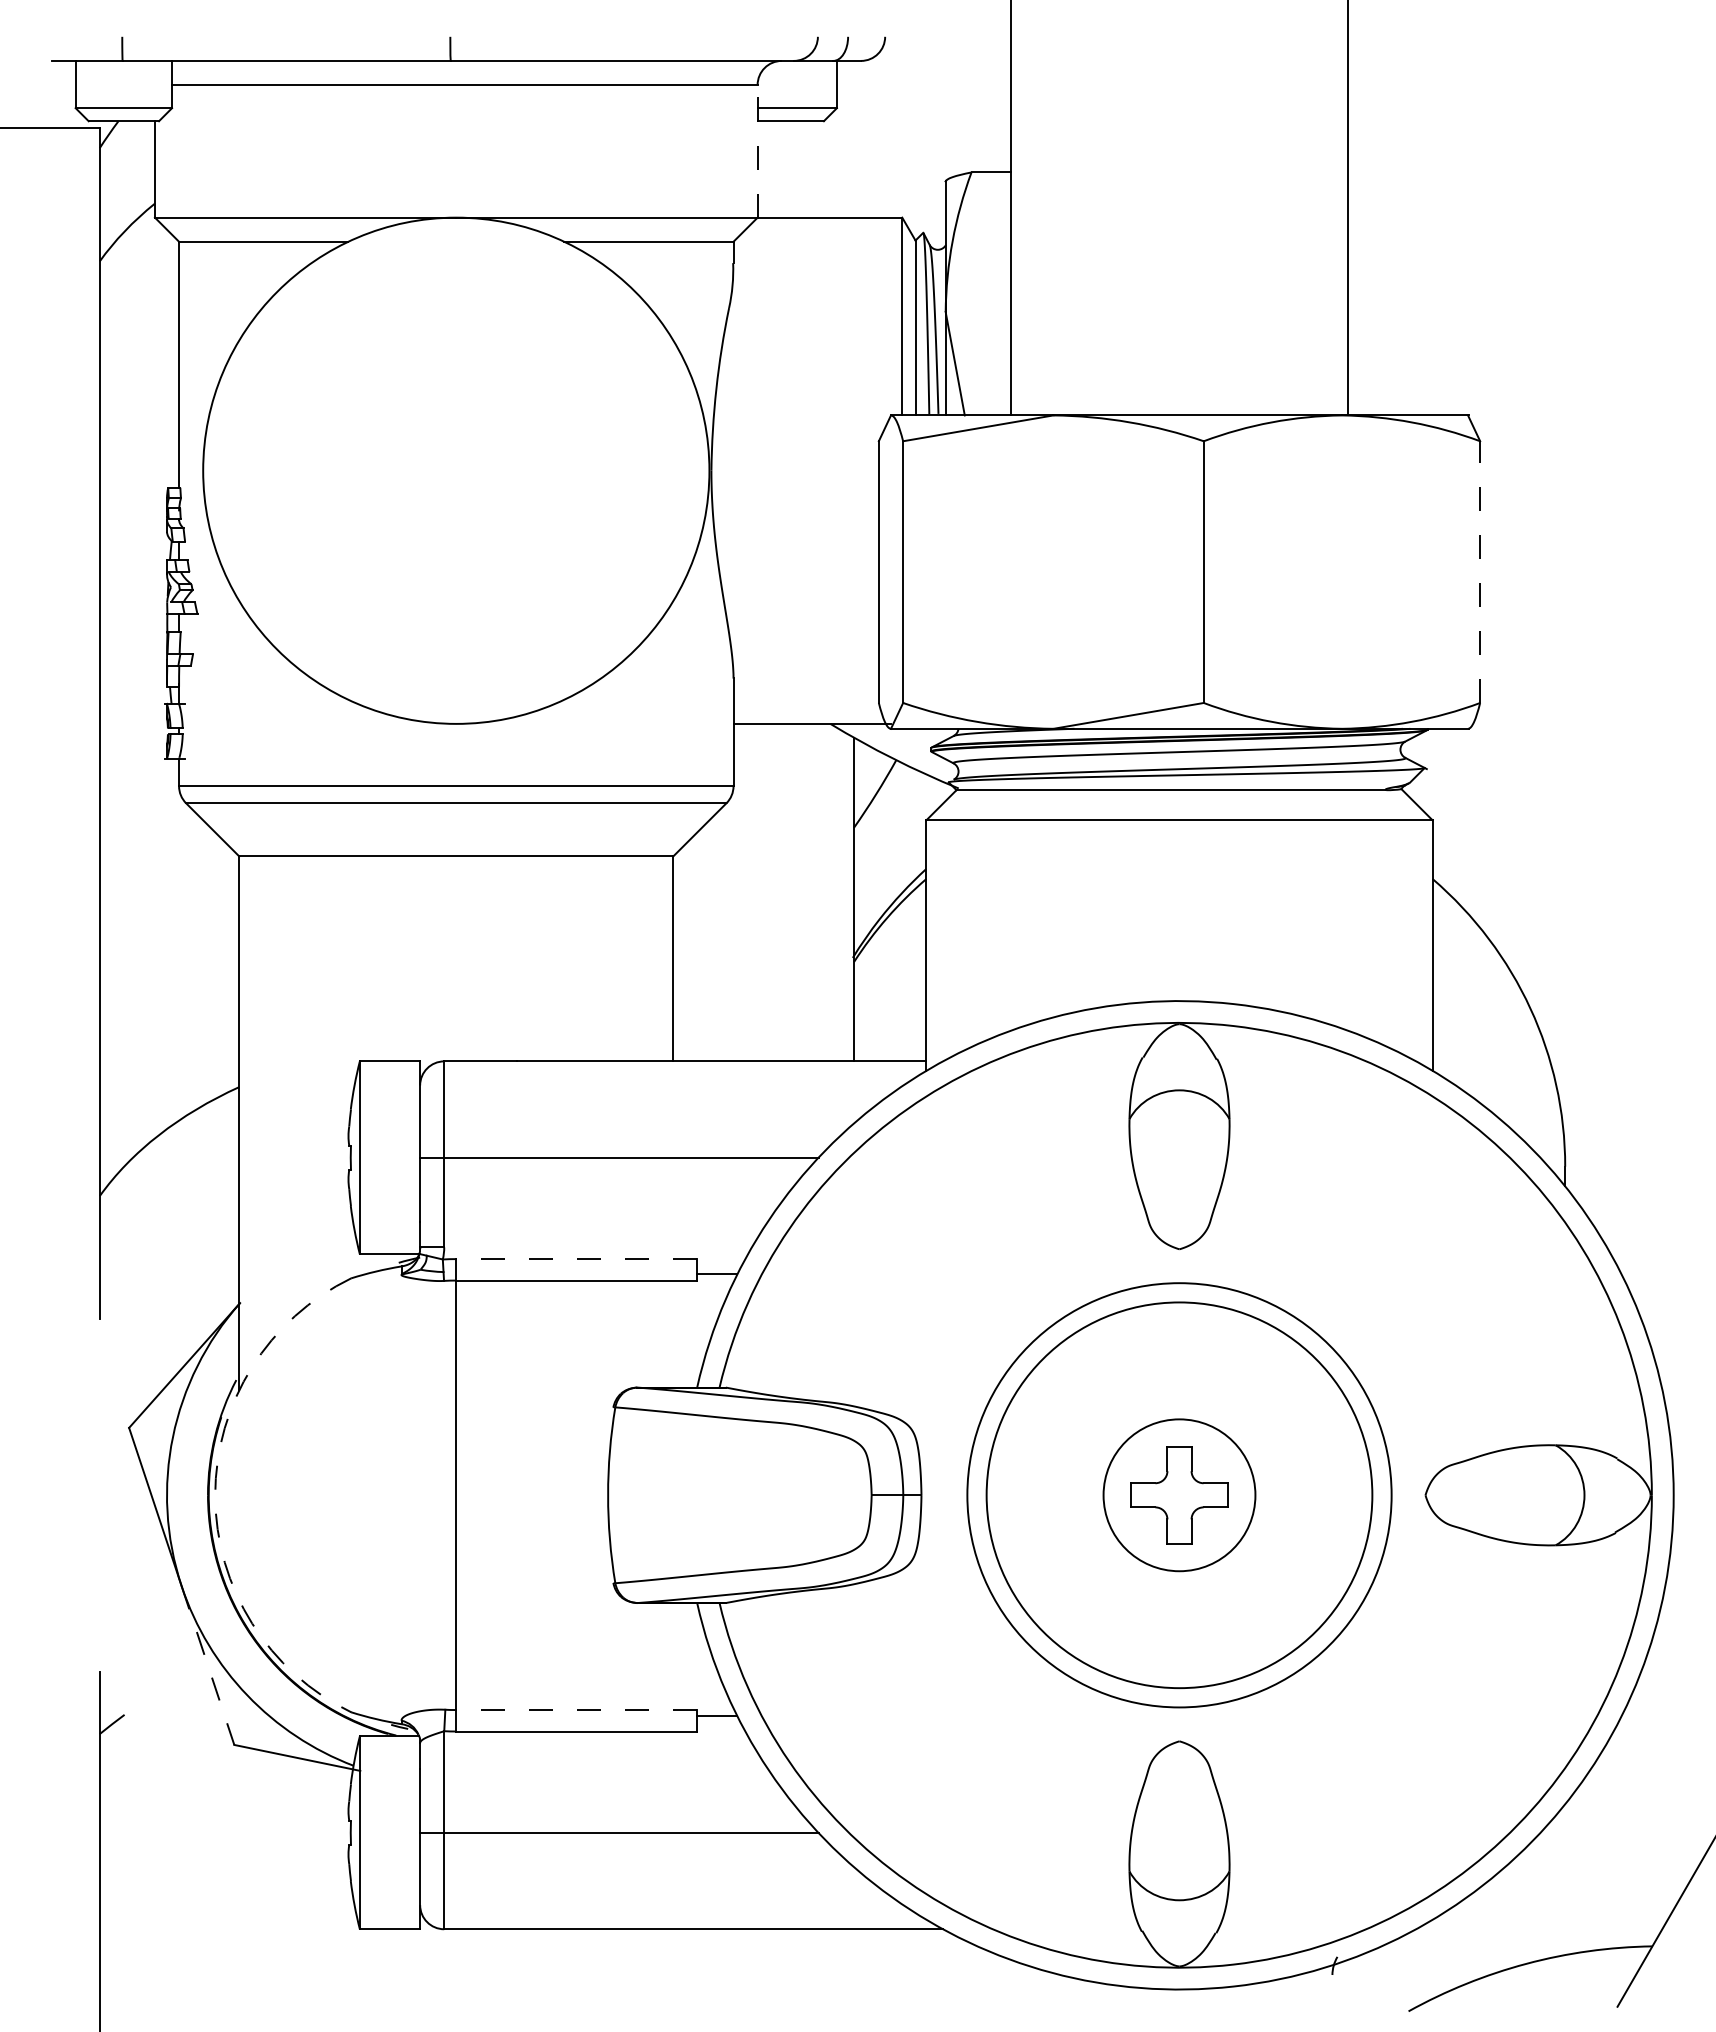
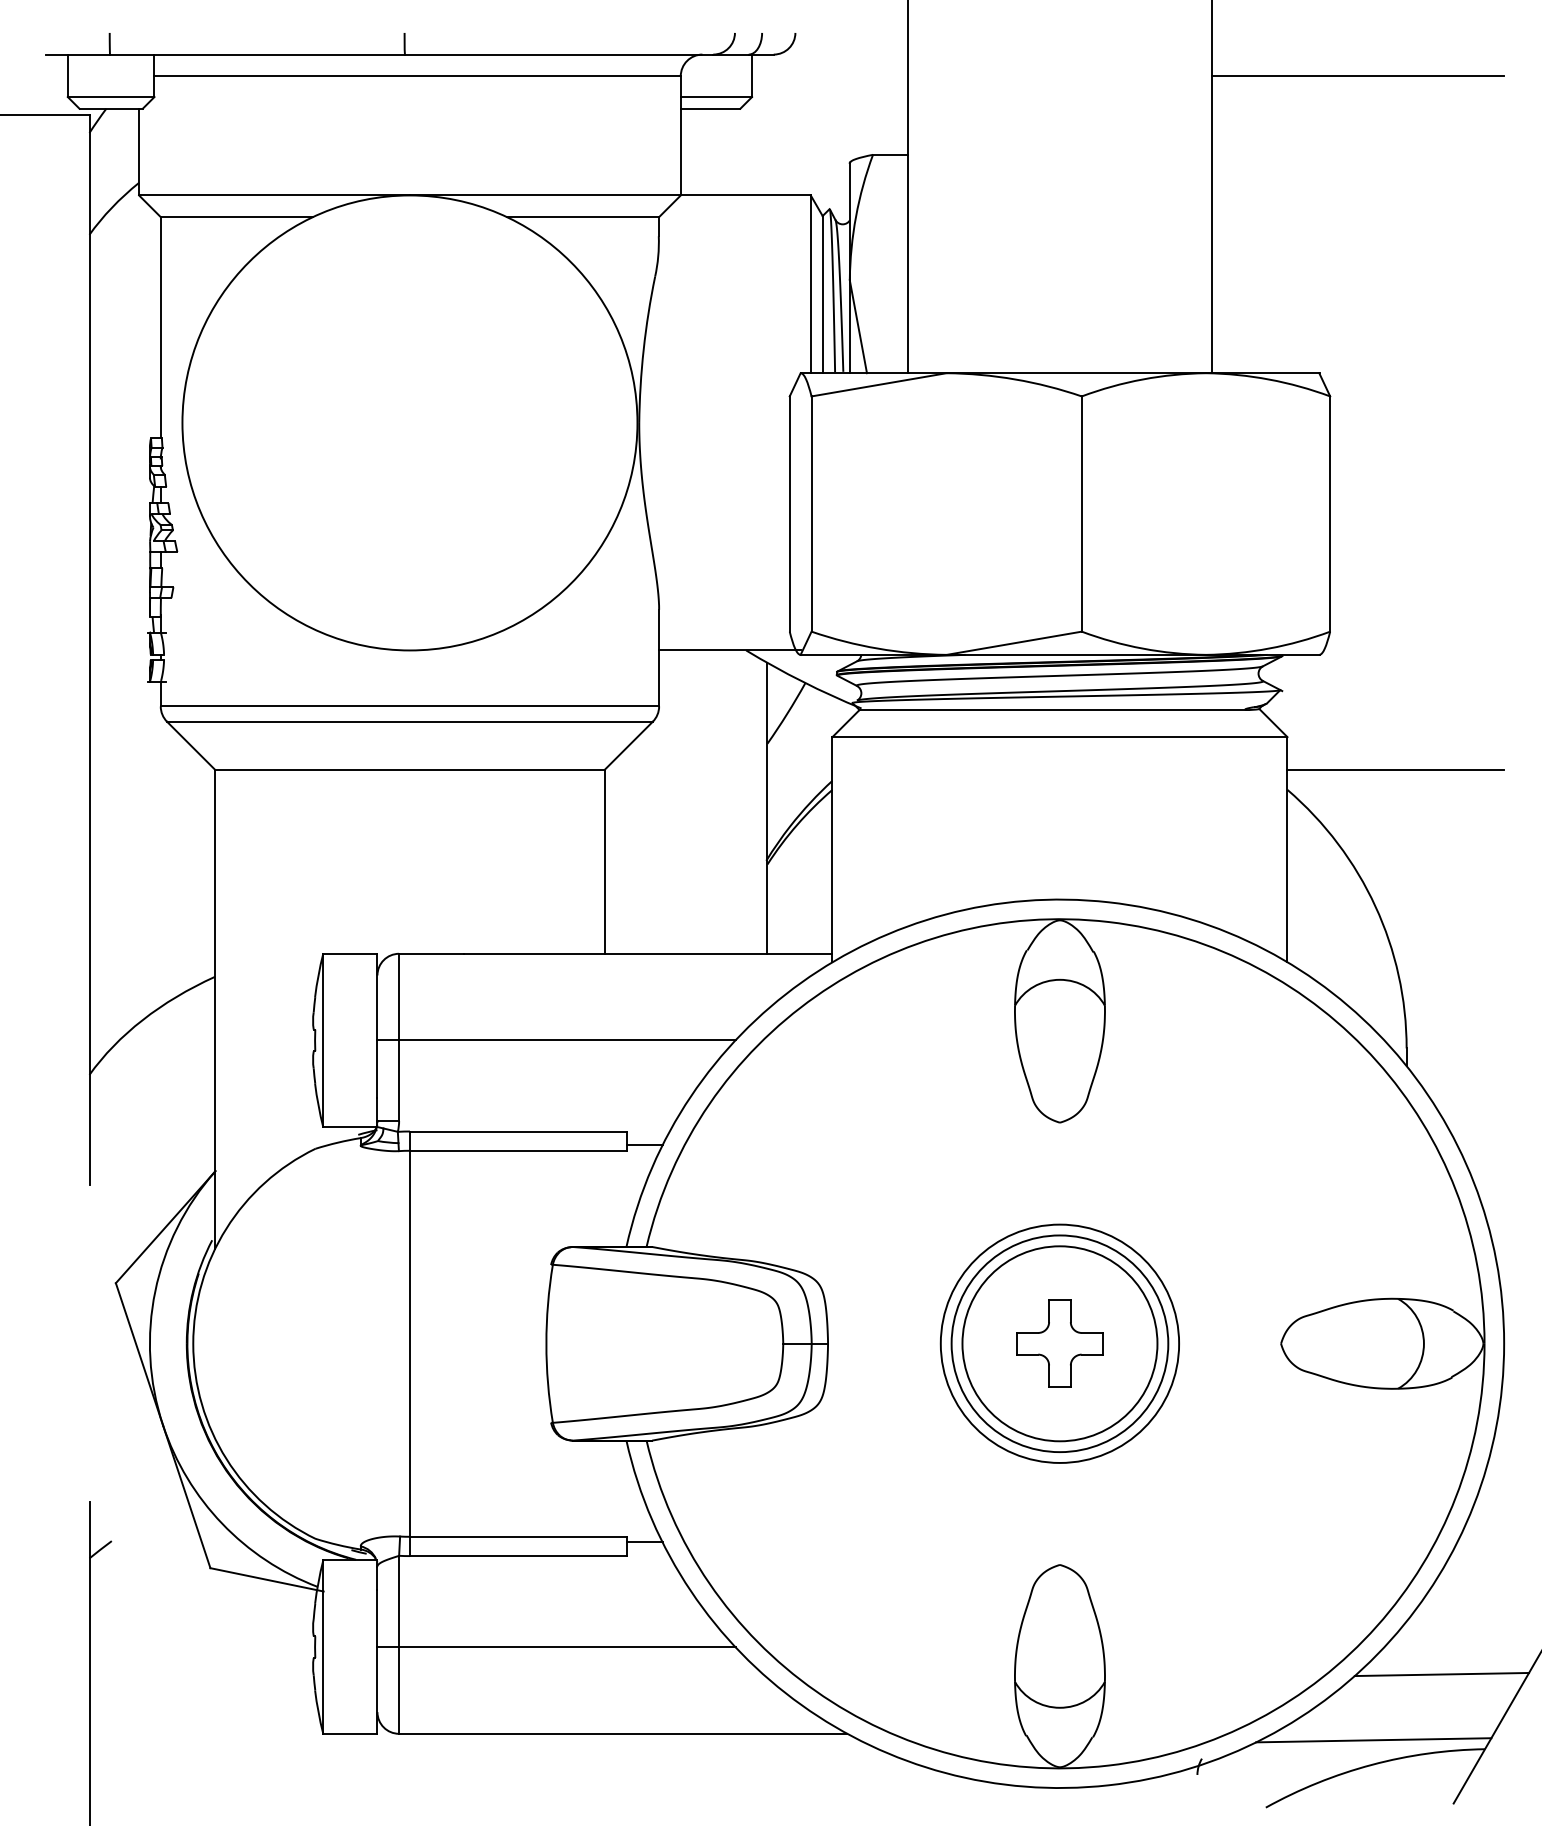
line: (1510, 85) -> (1357, 76), added
line: (757, 150) -> (680, 135), dashed -> solid
line: (1480, 572) -> (1330, 514), dashed -> solid
line: (1552, 856) -> (1395, 769), added
line: (576, 1259) -> (517, 1131), dashed -> solid
circle: (1179, 1494) -> (1059, 1343), size x0.62
circle: (1179, 1494) -> (1059, 1343), size x0.62
circle: (1179, 1494) -> (1059, 1343), size x1.43
arc: (215, 1495) -> (193, 1343), dashed -> solid
line: (208, 1665) -> (187, 1496), dashed -> solid
line: (576, 1710) -> (517, 1537), dashed -> solid
line: (1604, 1862) -> (1441, 1673), added
line: (1528, 1936) -> (1373, 1740), added

